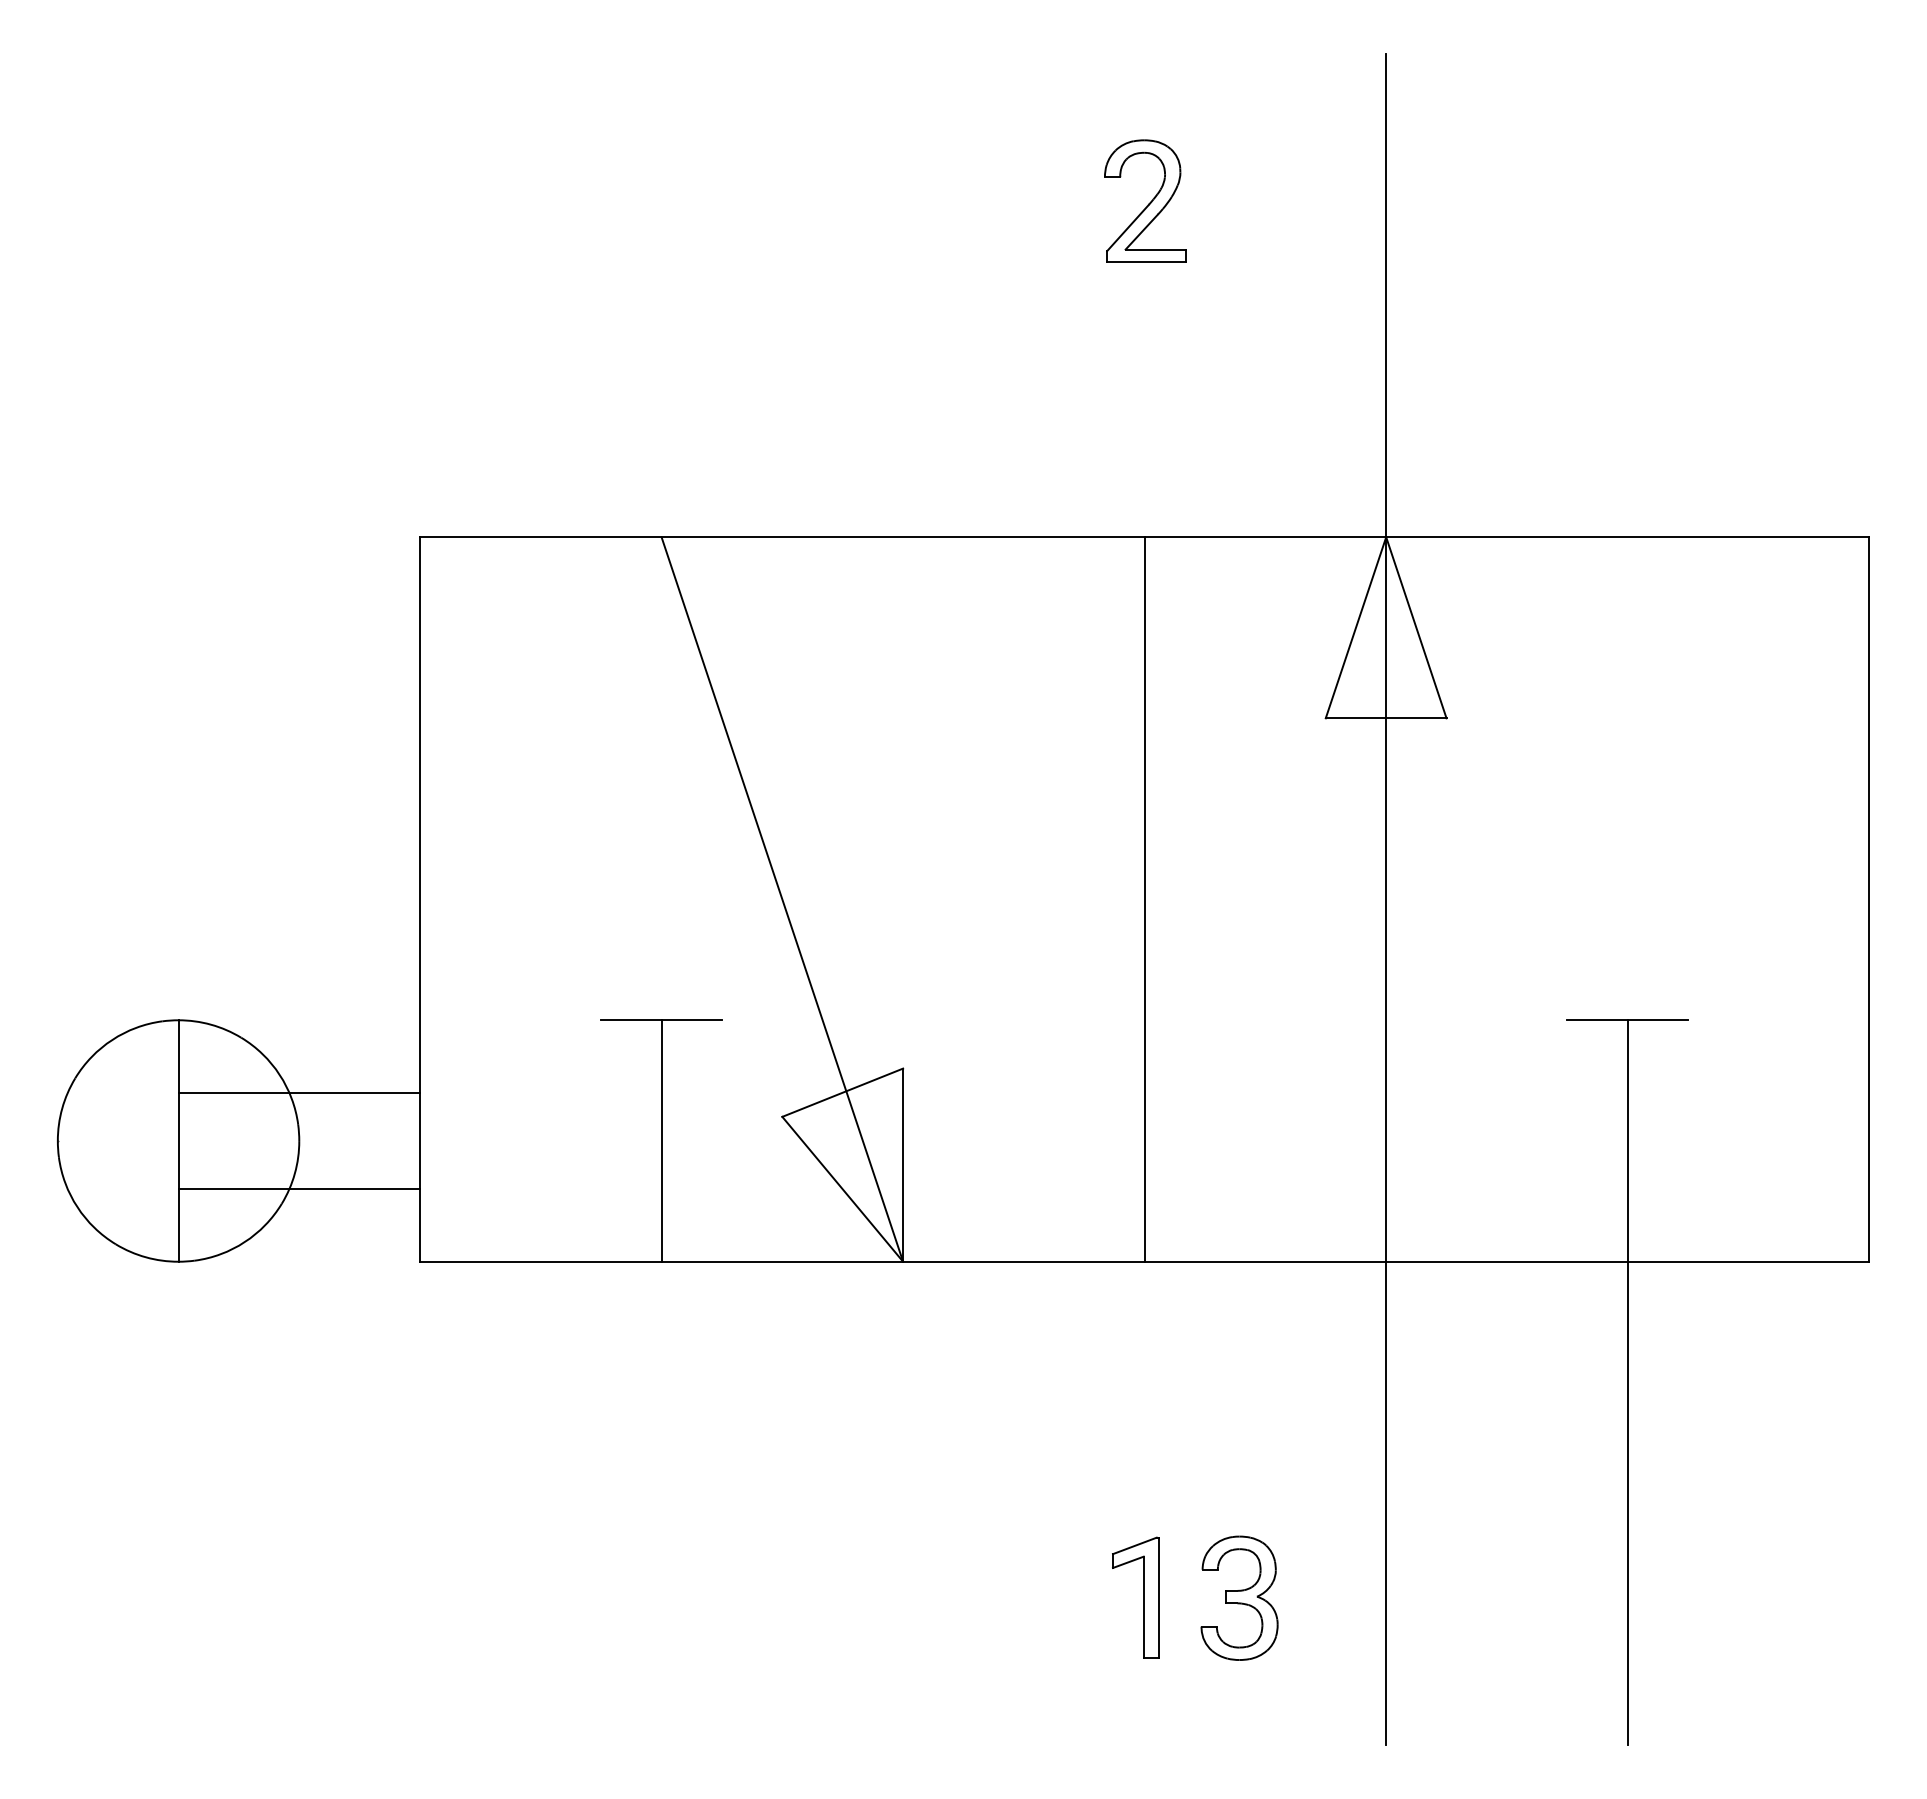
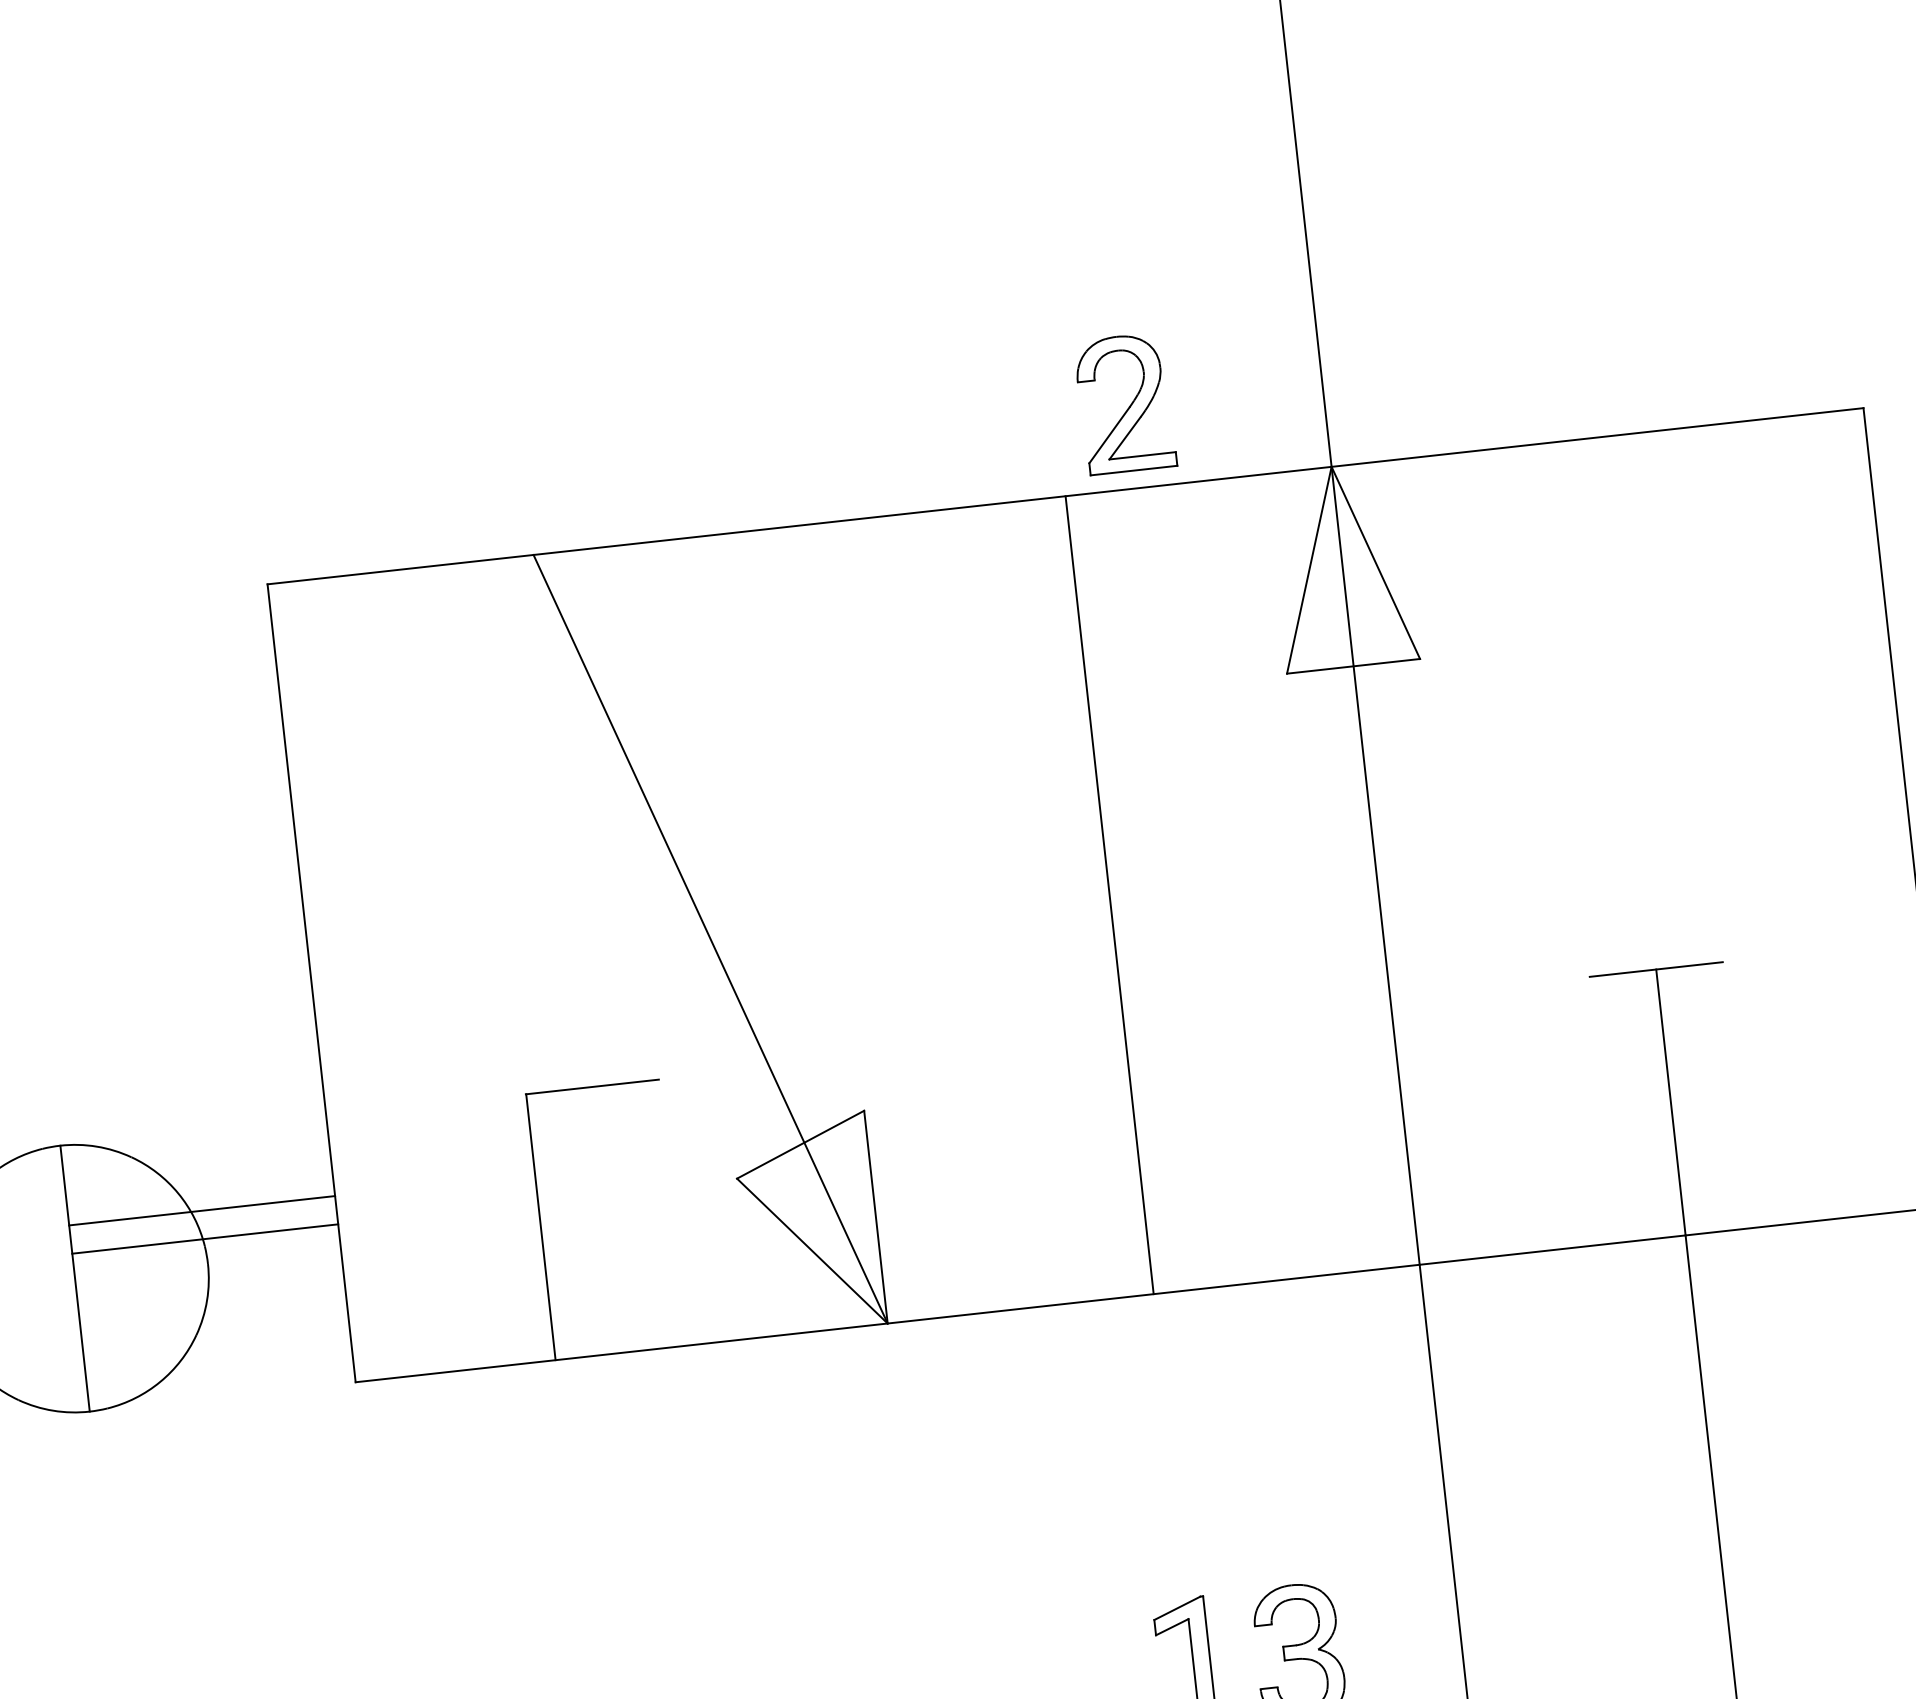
part: (1145, 200) -> (1125, 403), moved
line: (661, 1140) -> (540, 1226), moved
line: (299, 1189) -> (205, 1239), moved

